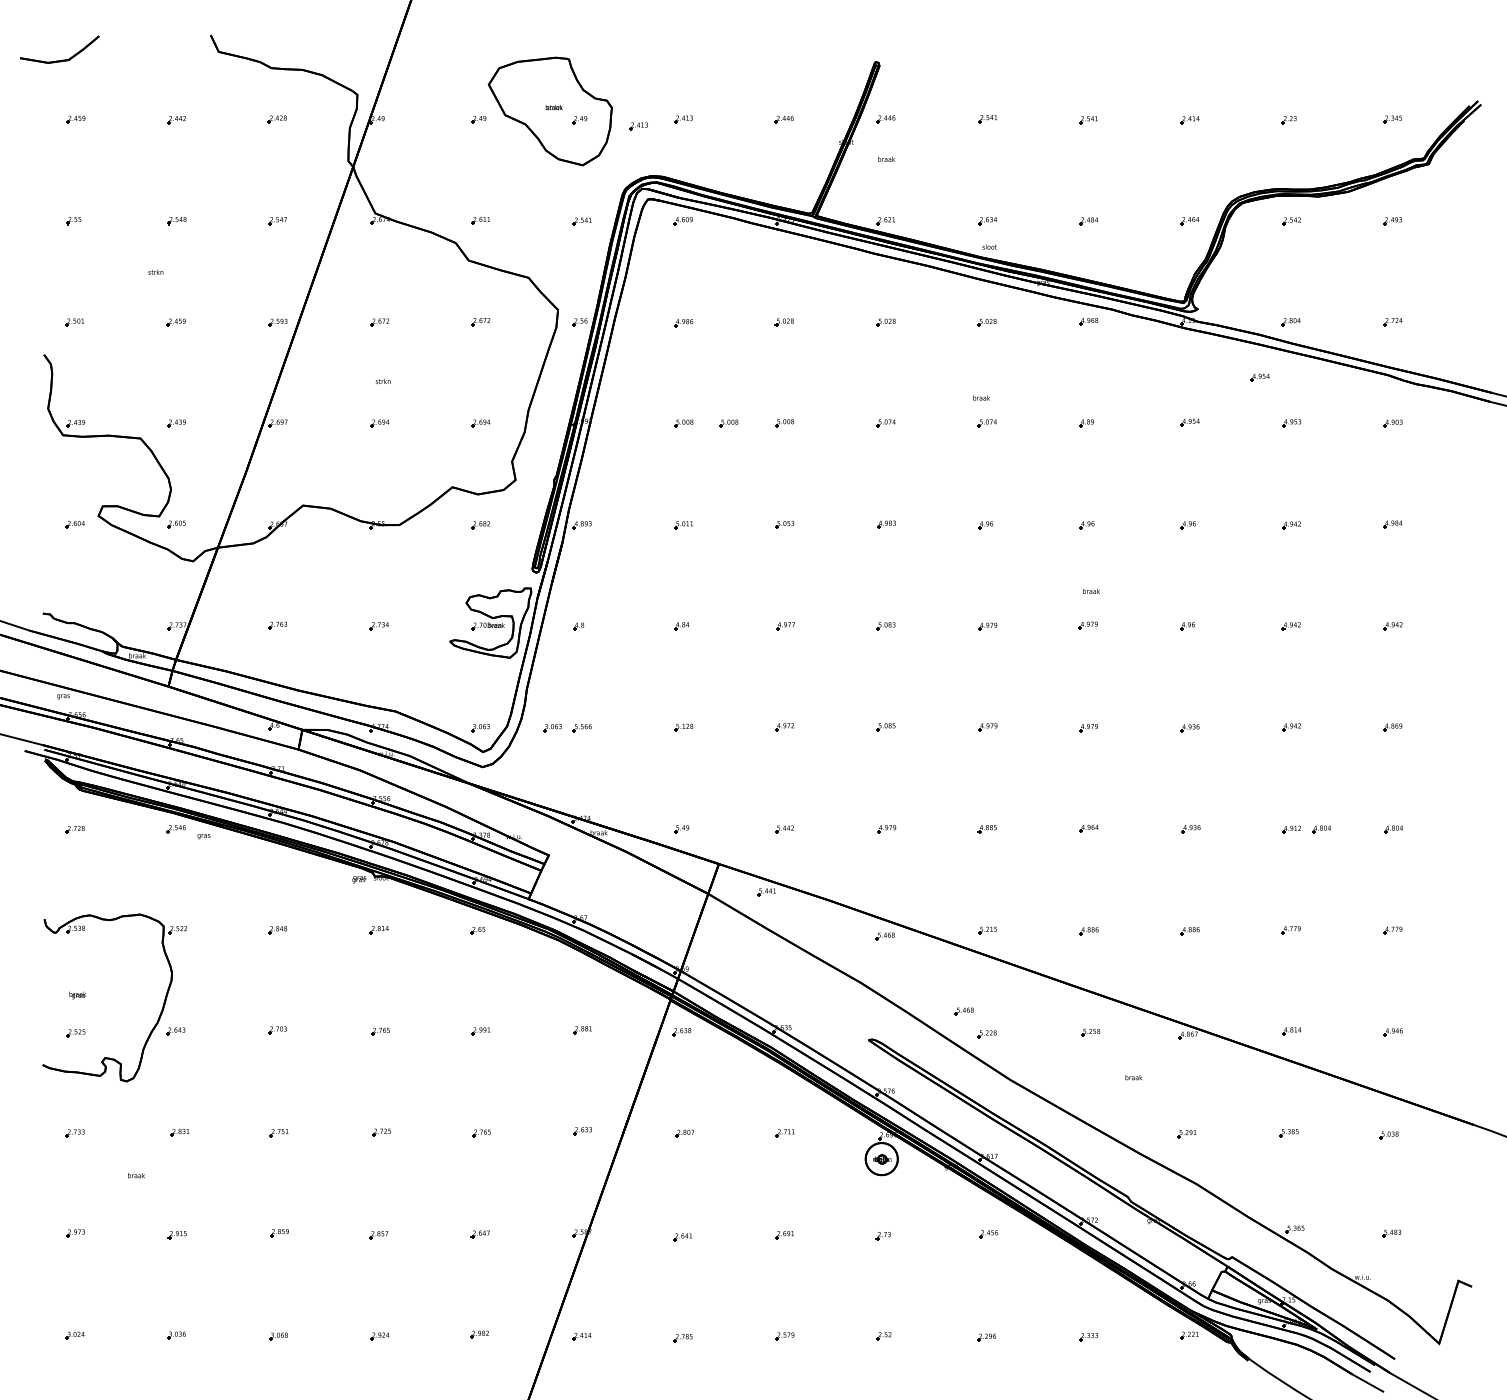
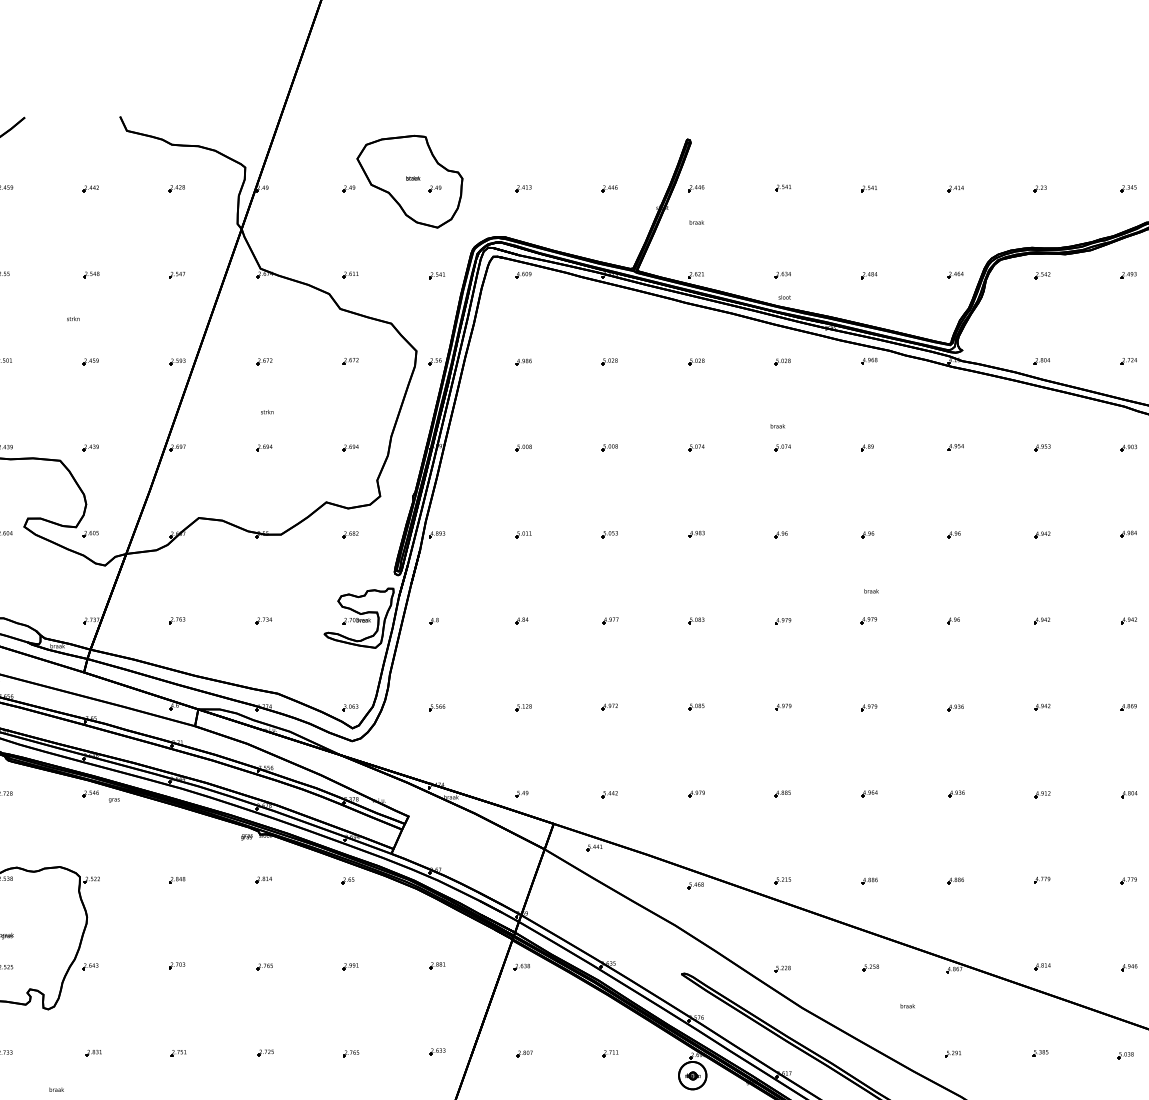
part: (638, 126) -> (485, 194), removed
part: (1259, 377) -> (1015, 408), removed
part: (728, 423) -> (561, 447), removed
part: (552, 728) -> (411, 708), removed
part: (1321, 829) -> (1067, 794), removed
part: (963, 1011) -> (762, 949), removed

